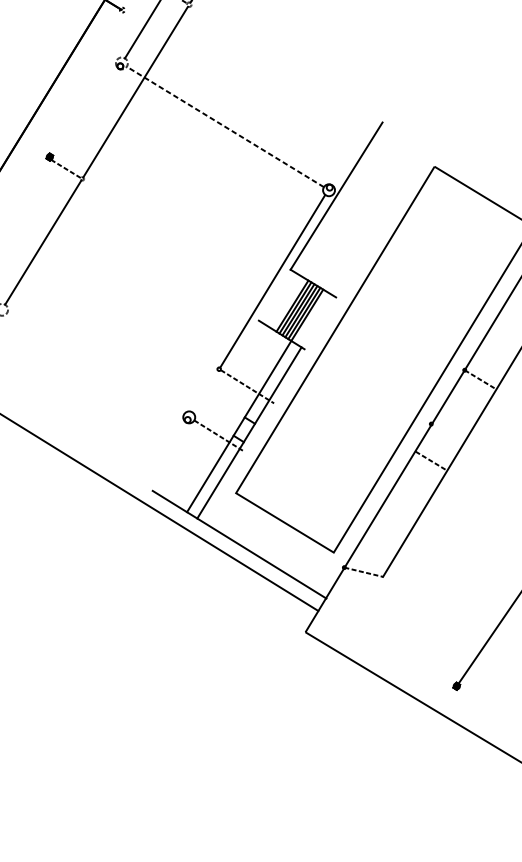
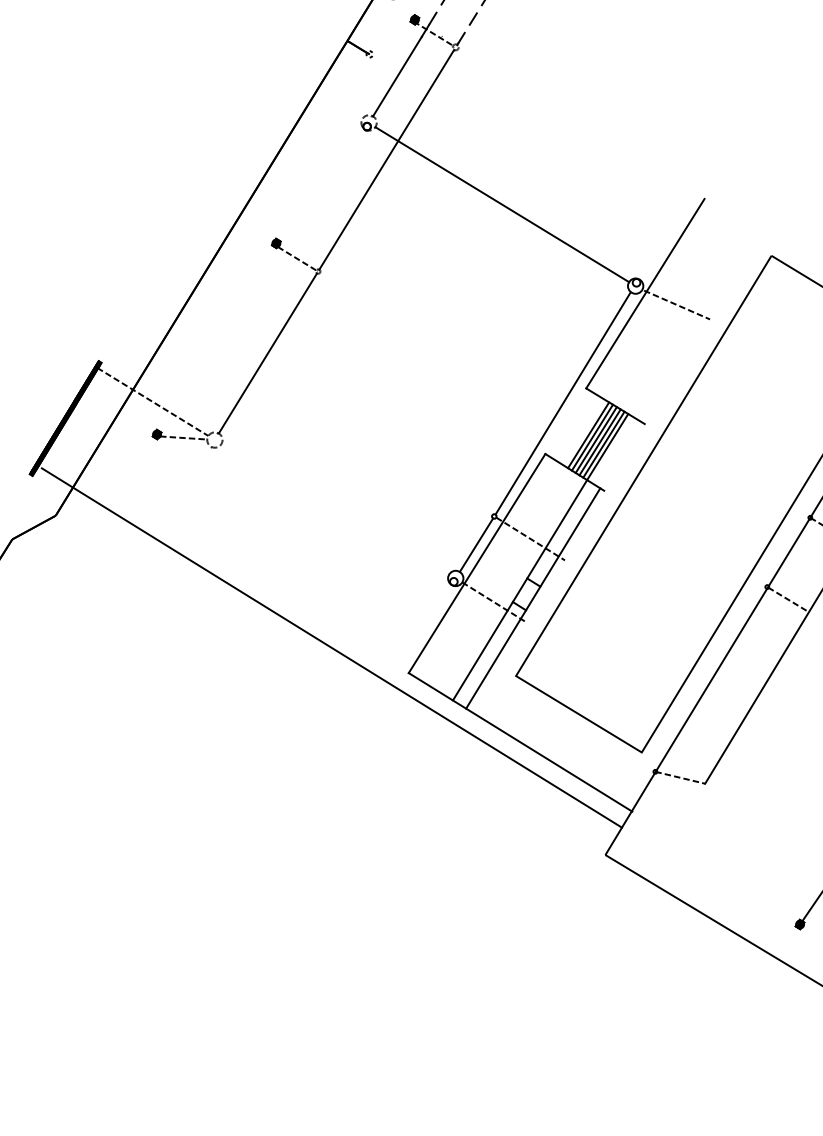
line: (225, 126) -> (502, 204), dashed -> solid
line: (361, 204) -> (677, 304), added
line: (205, 391) -> (476, 544), added
line: (205, 405) -> (476, 563), added
line: (431, 460) -> (788, 599), moved

